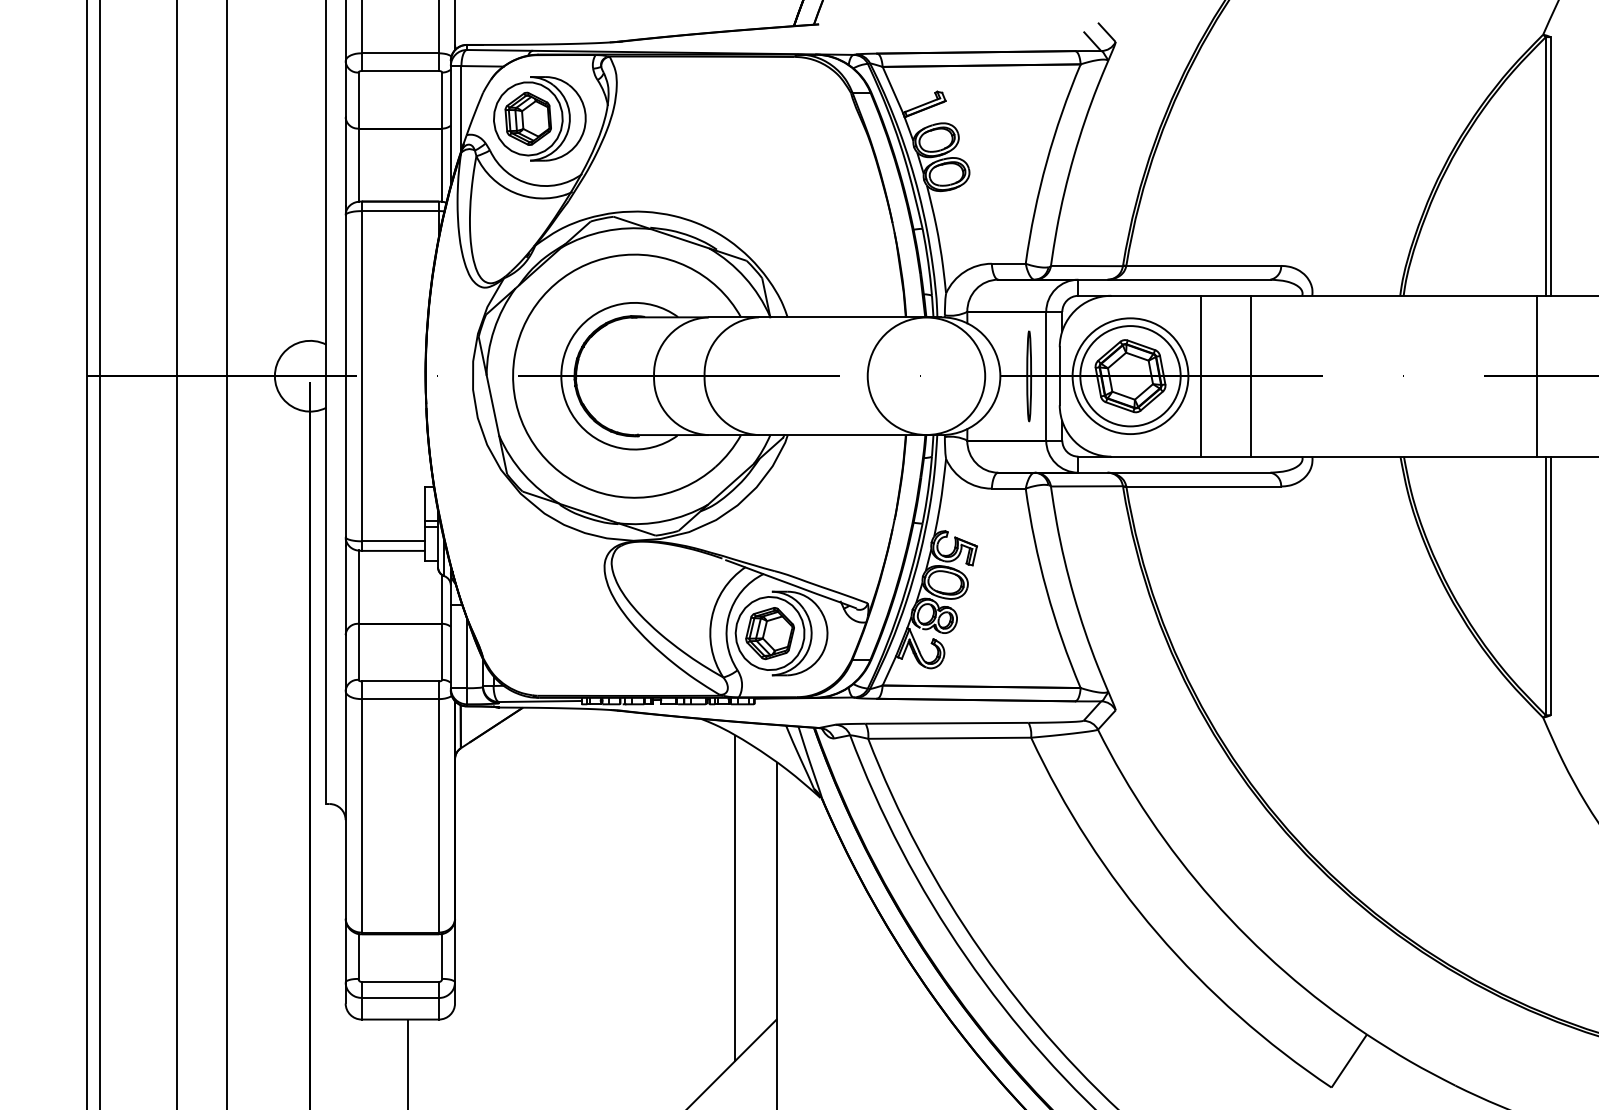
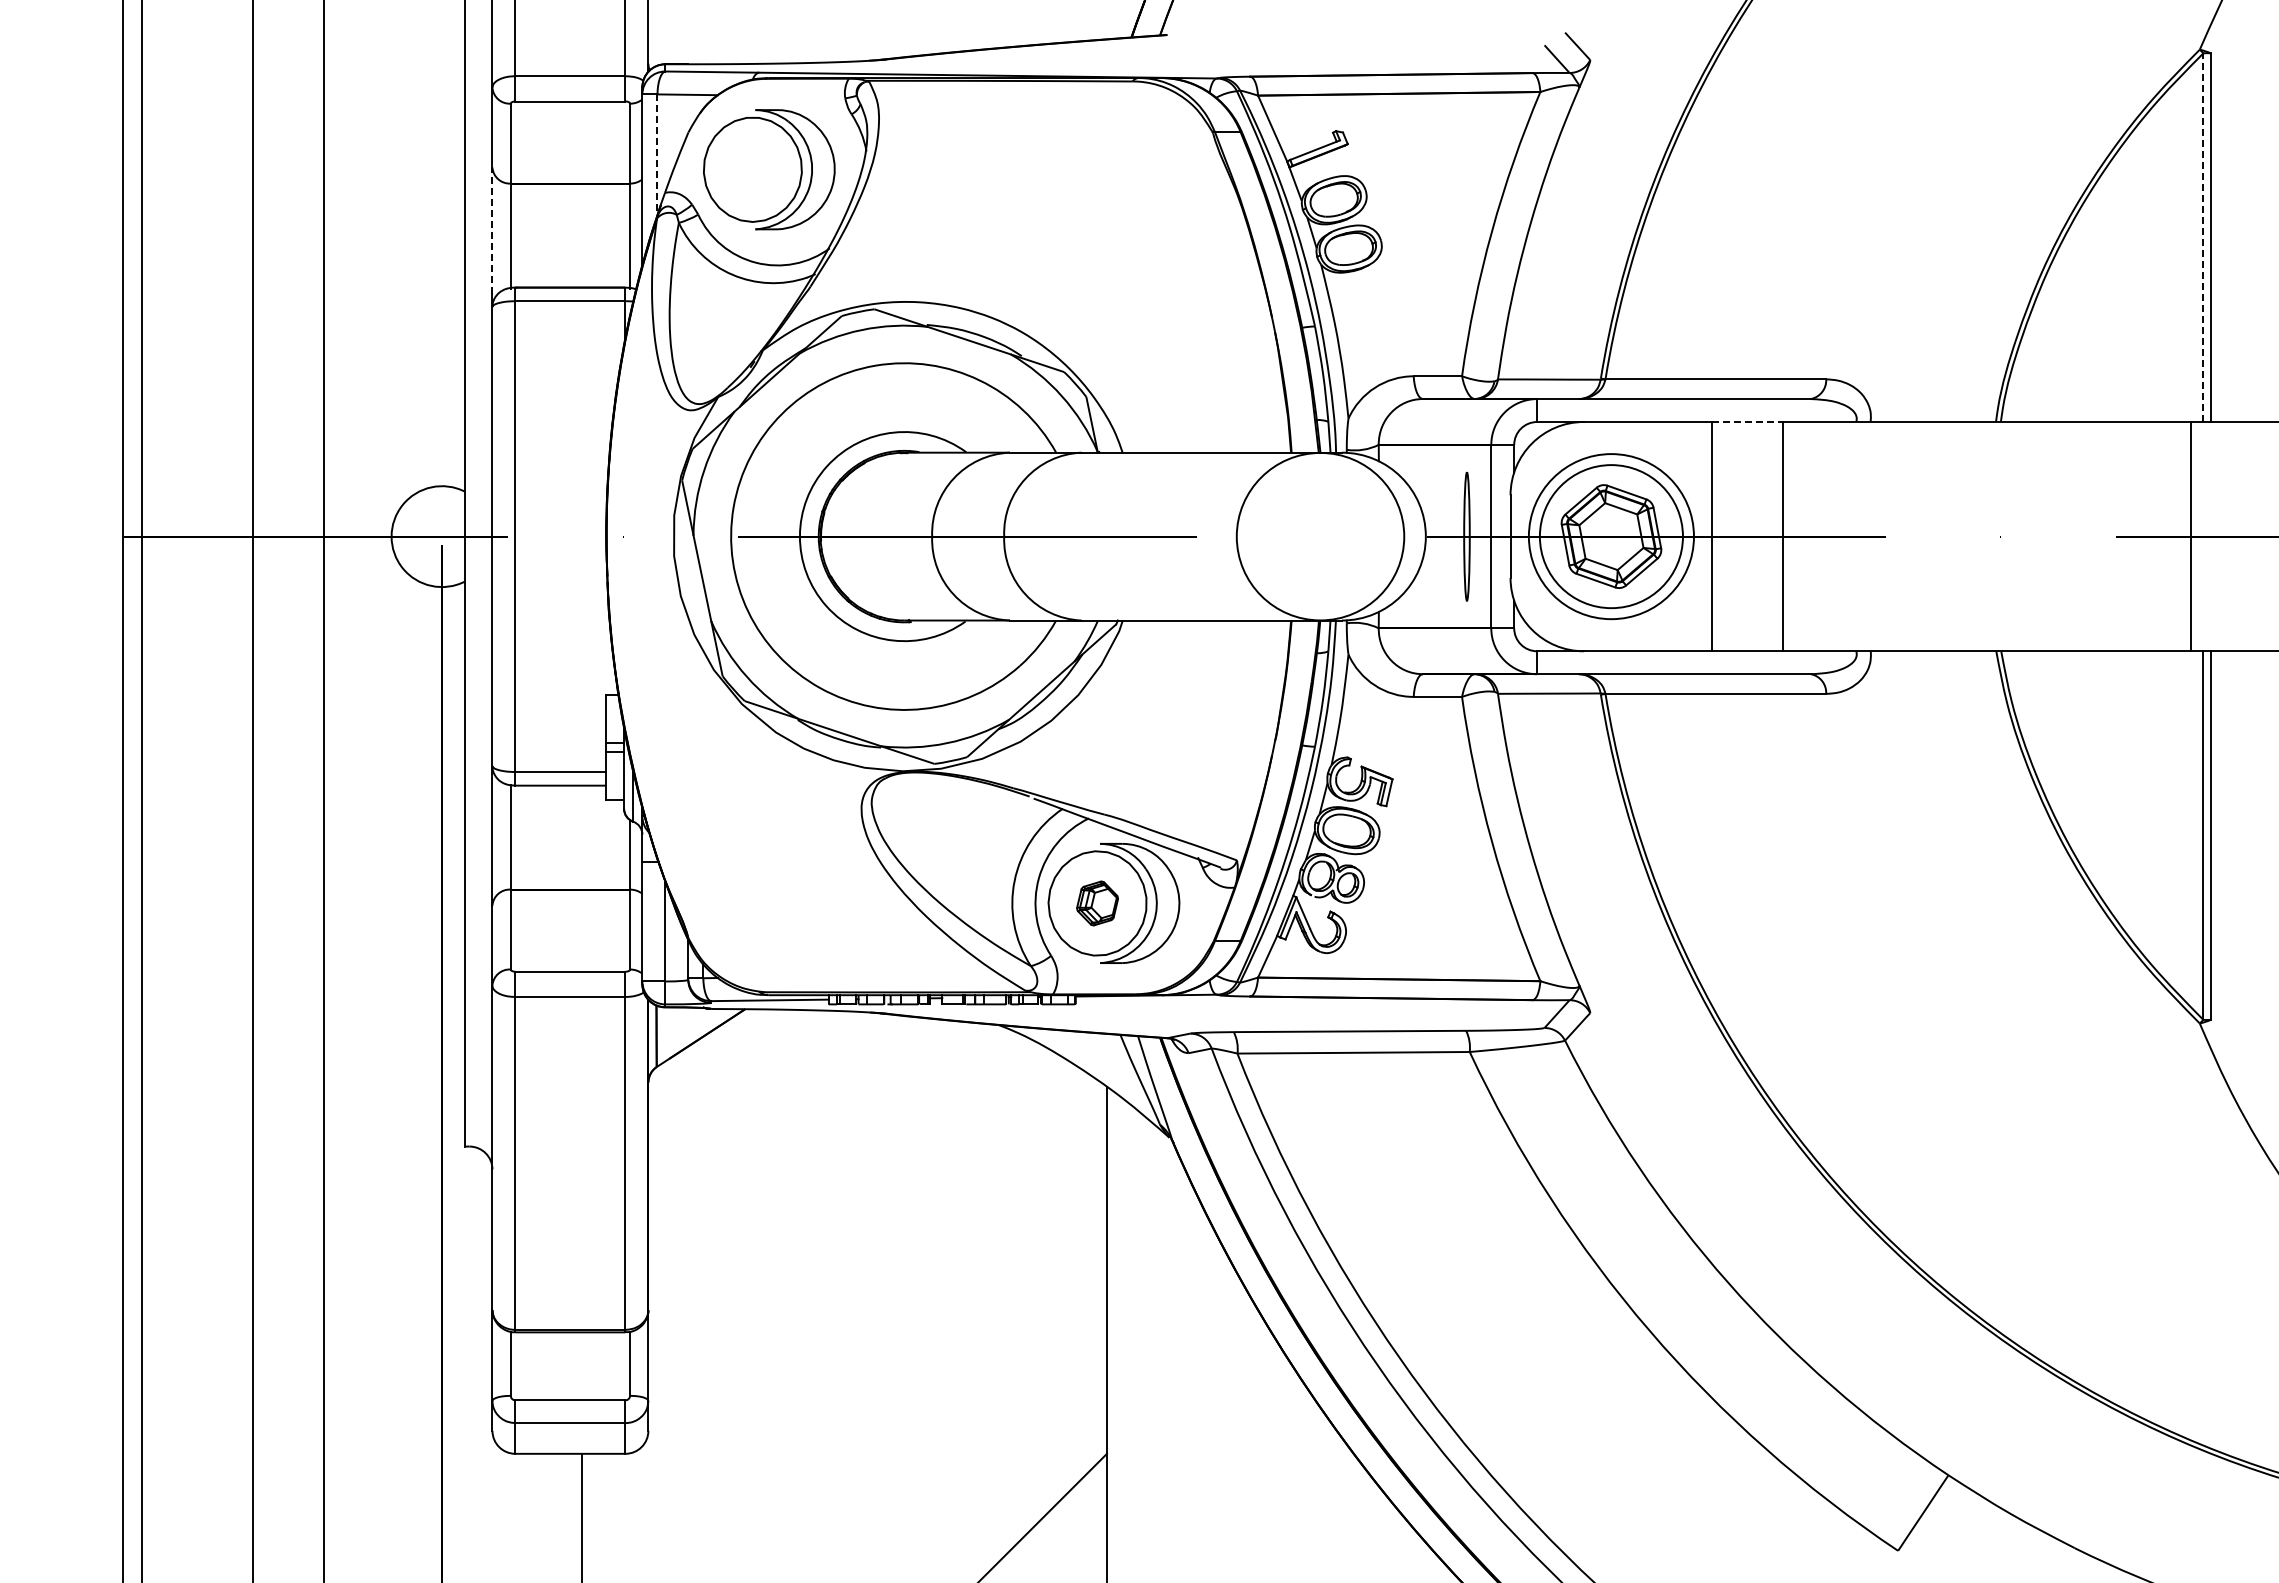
line: (461, 108) -> (657, 154), solid -> dashed
part: (528, 118) -> (752, 169), removed
line: (345, 161) -> (492, 230), solid -> dashed
line: (1545, 166) -> (2203, 237), solid -> dashed
line: (1225, 295) -> (1747, 421), solid -> dashed
part: (770, 633) -> (1097, 903), size x0.6
line: (734, 898) -> (1047, 1281), removed

